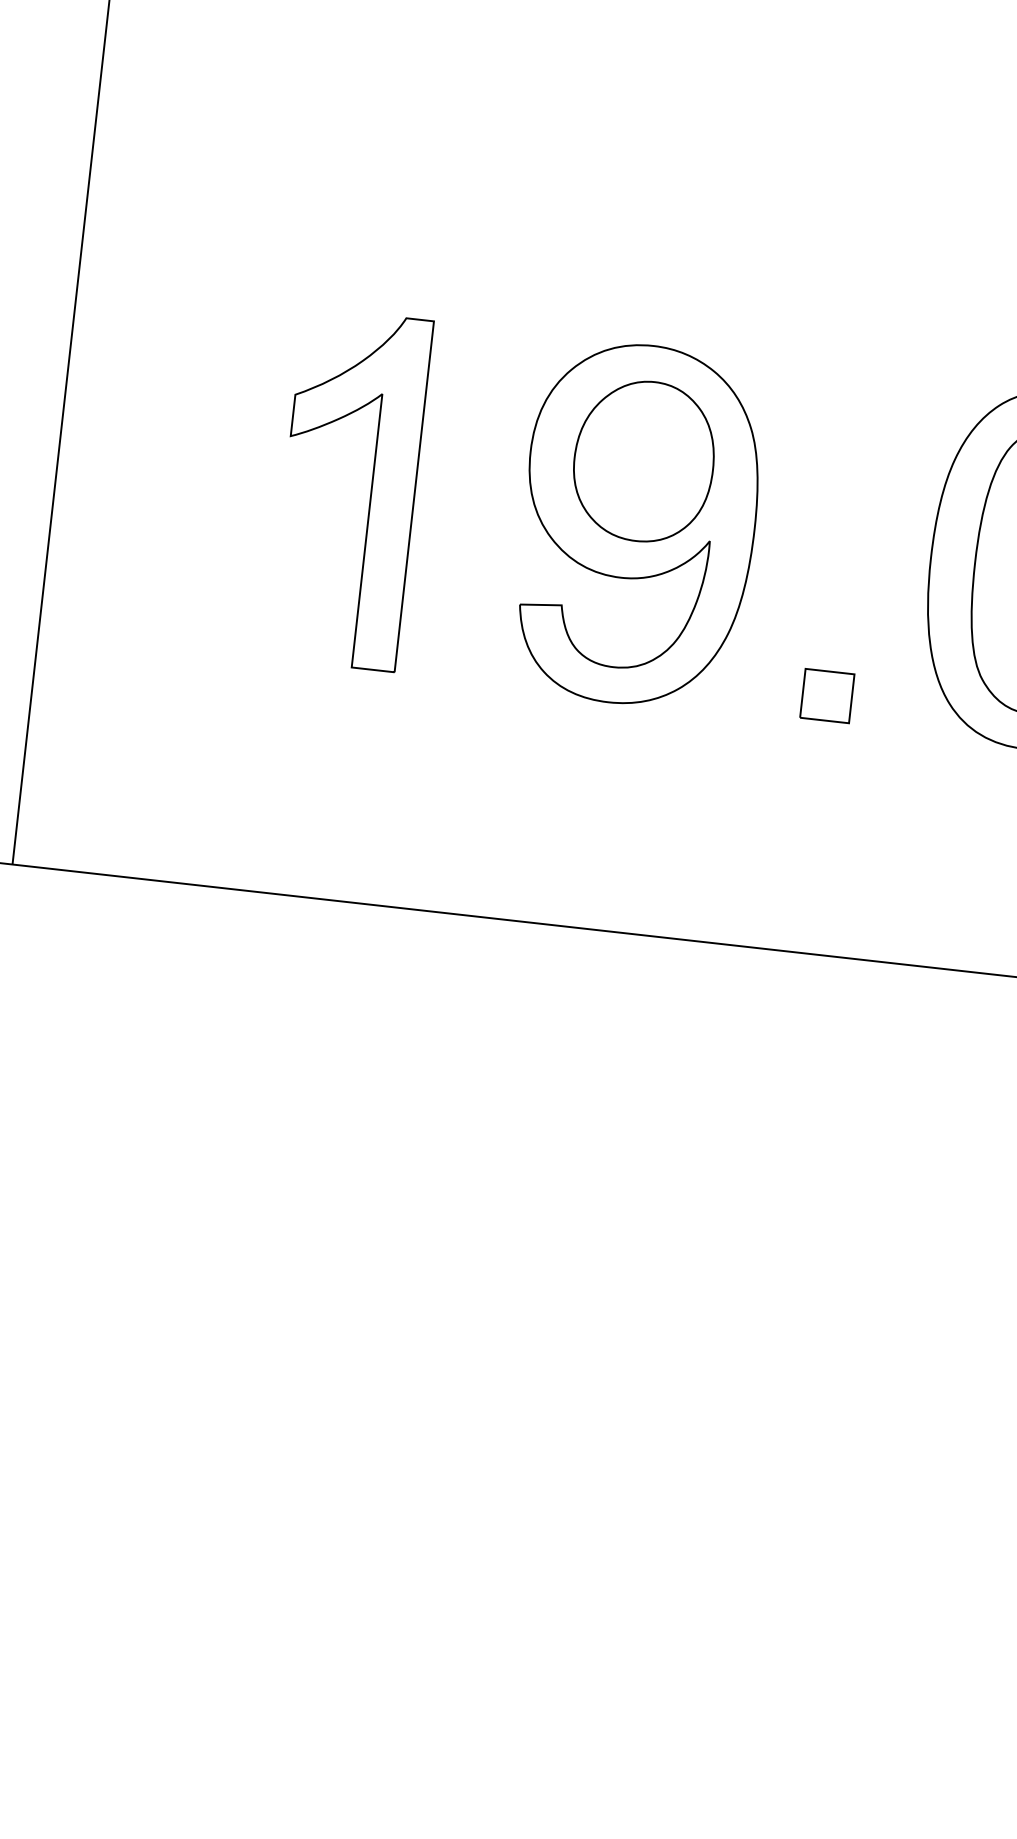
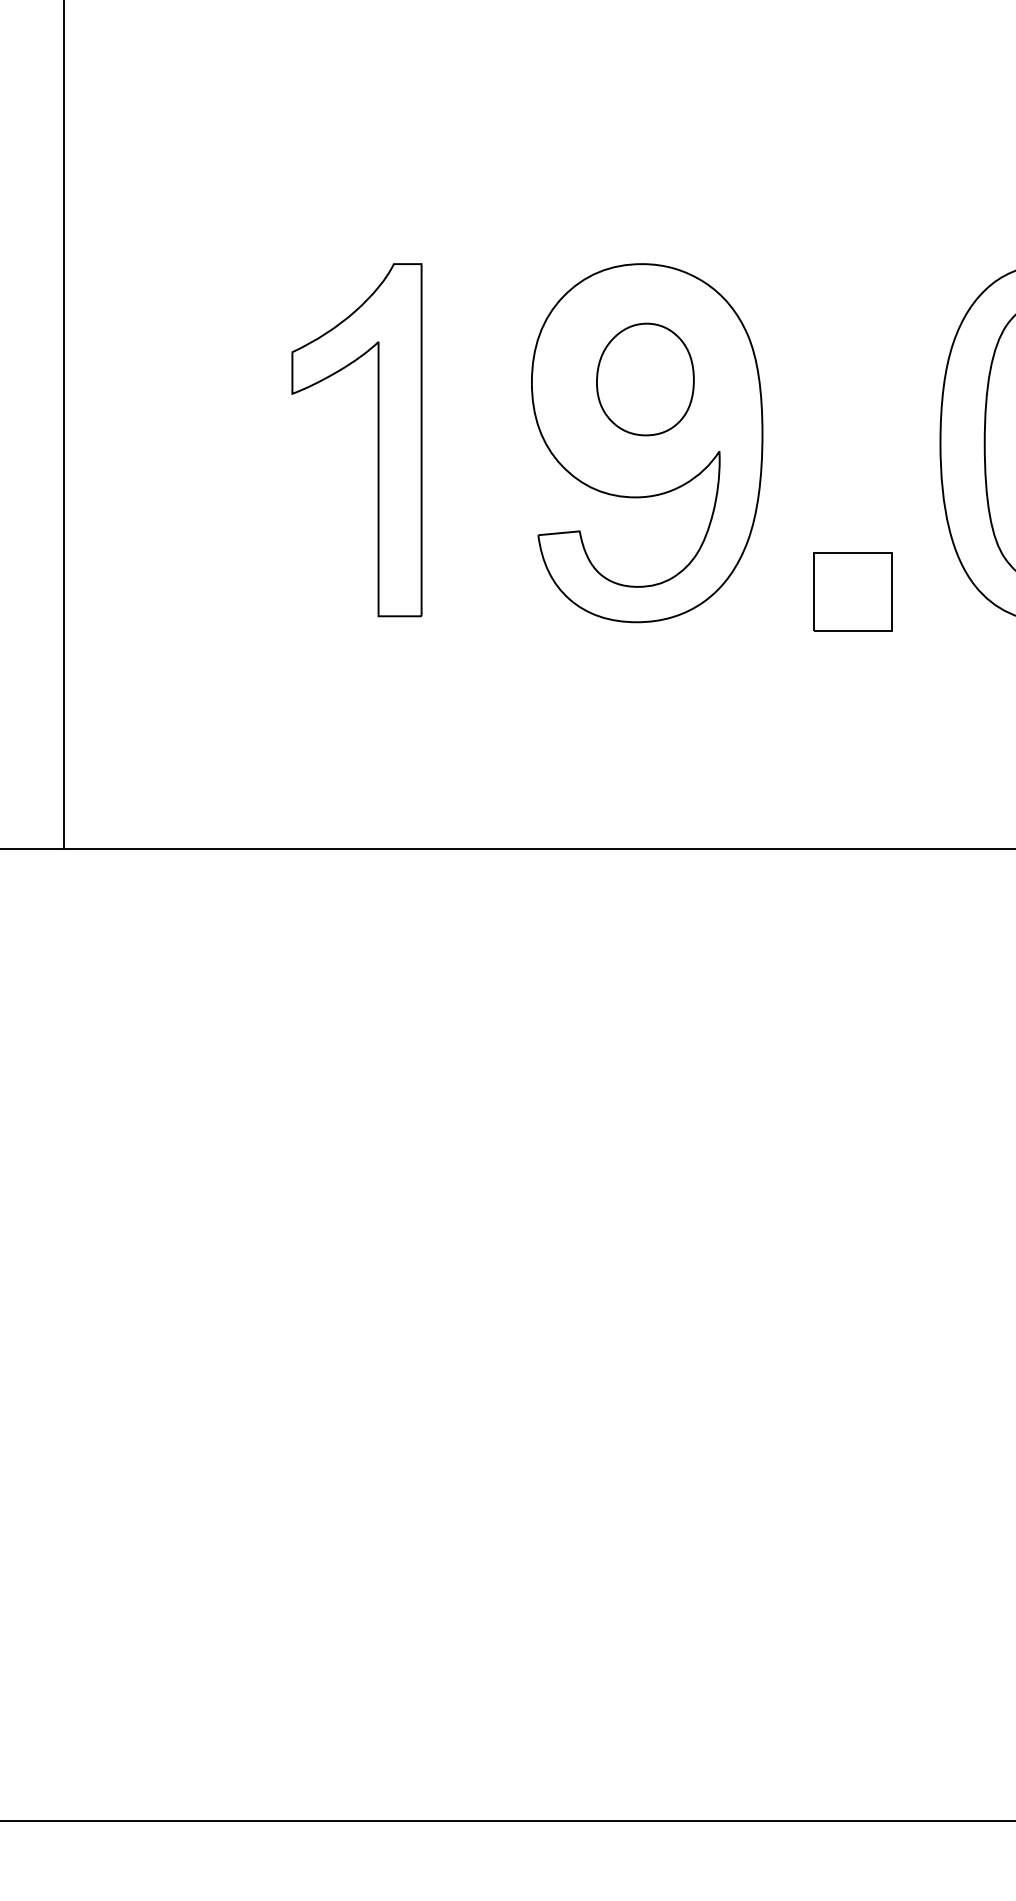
part: (644, 461) -> (645, 379), size x0.7
part: (827, 695) -> (853, 591), size x1.6

